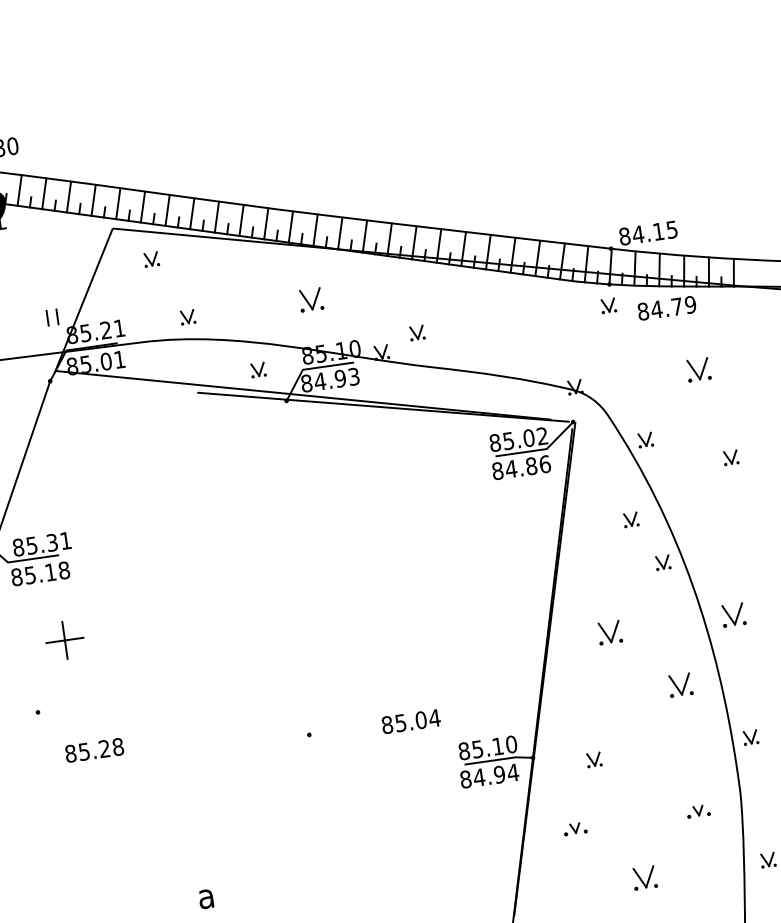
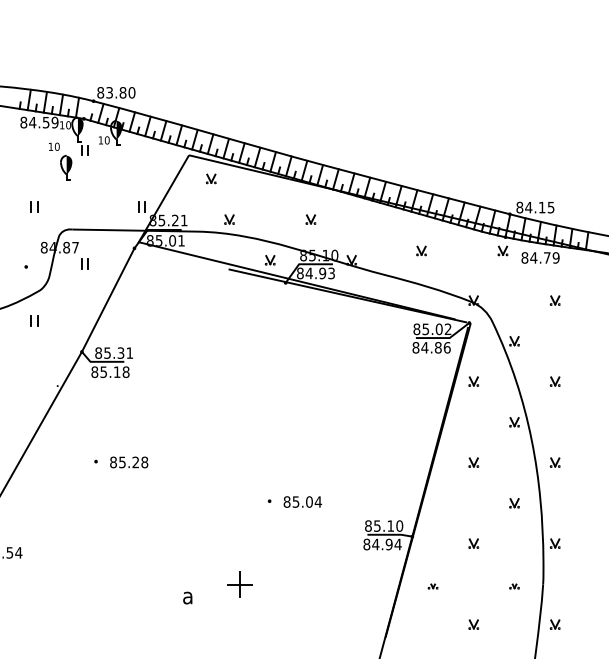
part: (310, 299) -> (310, 219), size x0.62
part: (417, 332) -> (421, 250), moved
part: (697, 369) -> (554, 300), size x0.62
part: (729, 457) -> (554, 381), moved
part: (630, 519) -> (473, 381), moved
part: (732, 614) -> (554, 462), size x0.62
part: (609, 632) -> (473, 462), size x0.62
part: (63, 640) -> (239, 584), moved
part: (680, 685) -> (514, 503), size x0.62
text: (410, 720) -> (302, 501), moved
text: (95, 750) -> (129, 462), moved
part: (593, 759) -> (473, 543), moved
part: (698, 811) -> (514, 586), size x0.62
part: (574, 828) -> (432, 586), size x0.62
part: (644, 877) -> (473, 624), size x0.62

